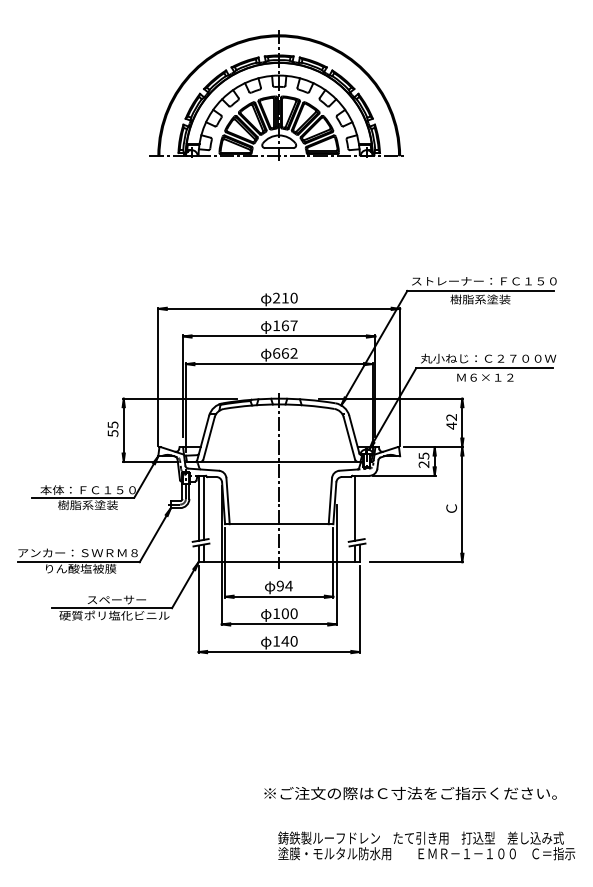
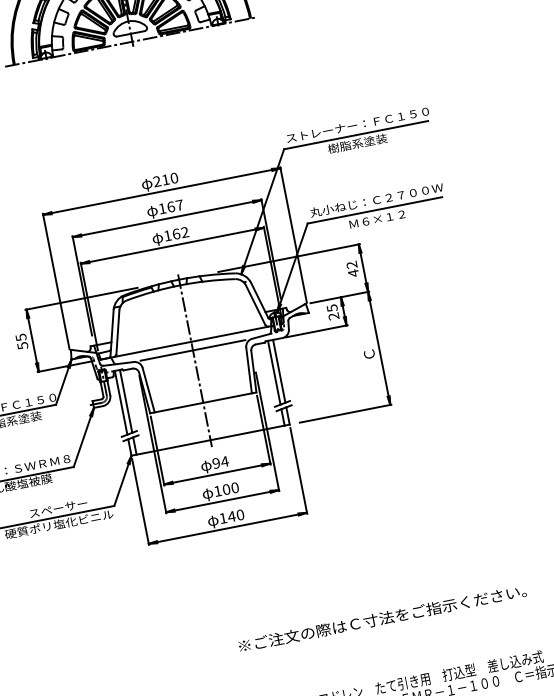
text: (276, 353) -> (167, 235), 662 -> 162
line: (278, 470) -> (192, 350), added
line: (359, 507) -> (278, 371), added
text: (410, 792) -> (382, 617), moved

